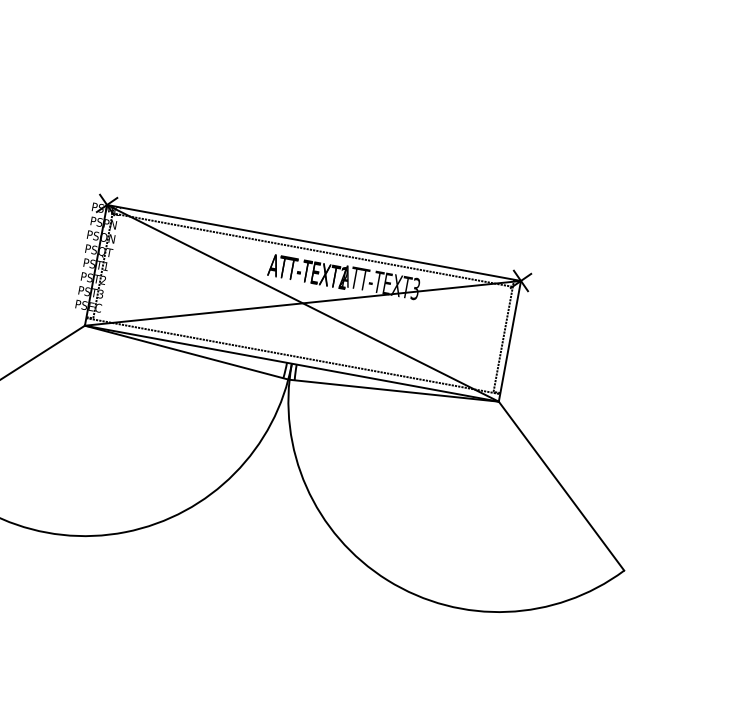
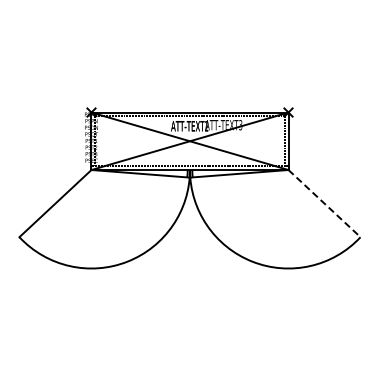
line: (561, 485) -> (324, 203), solid -> dashed

